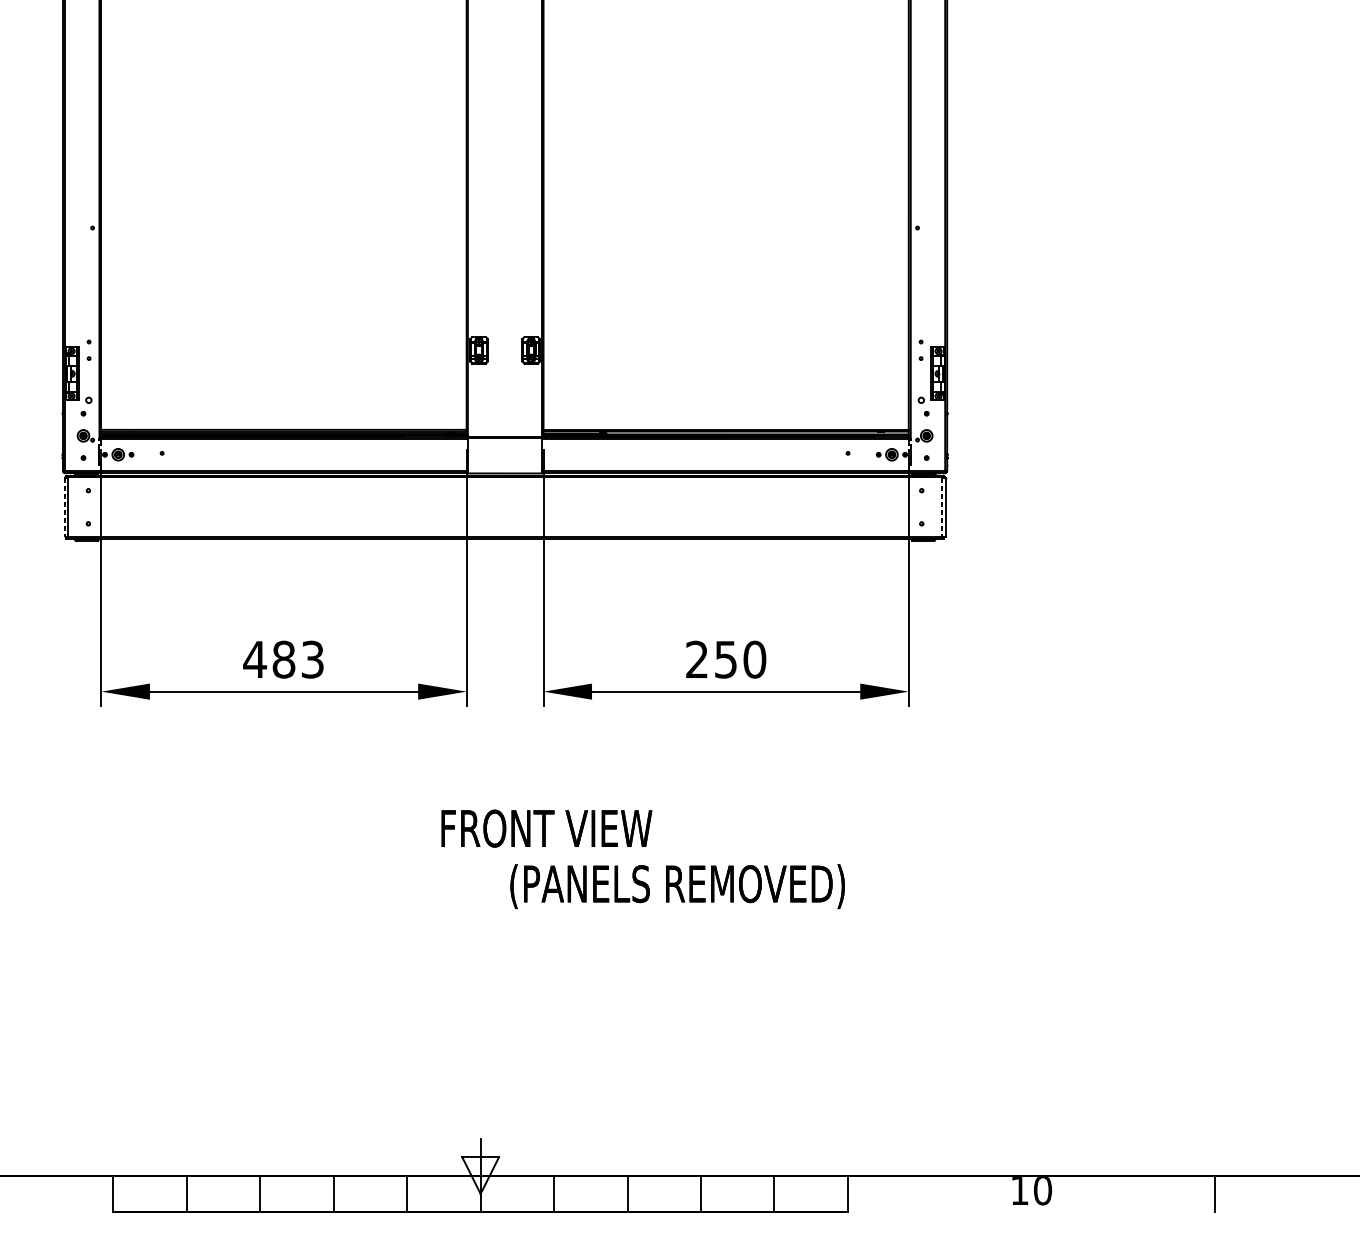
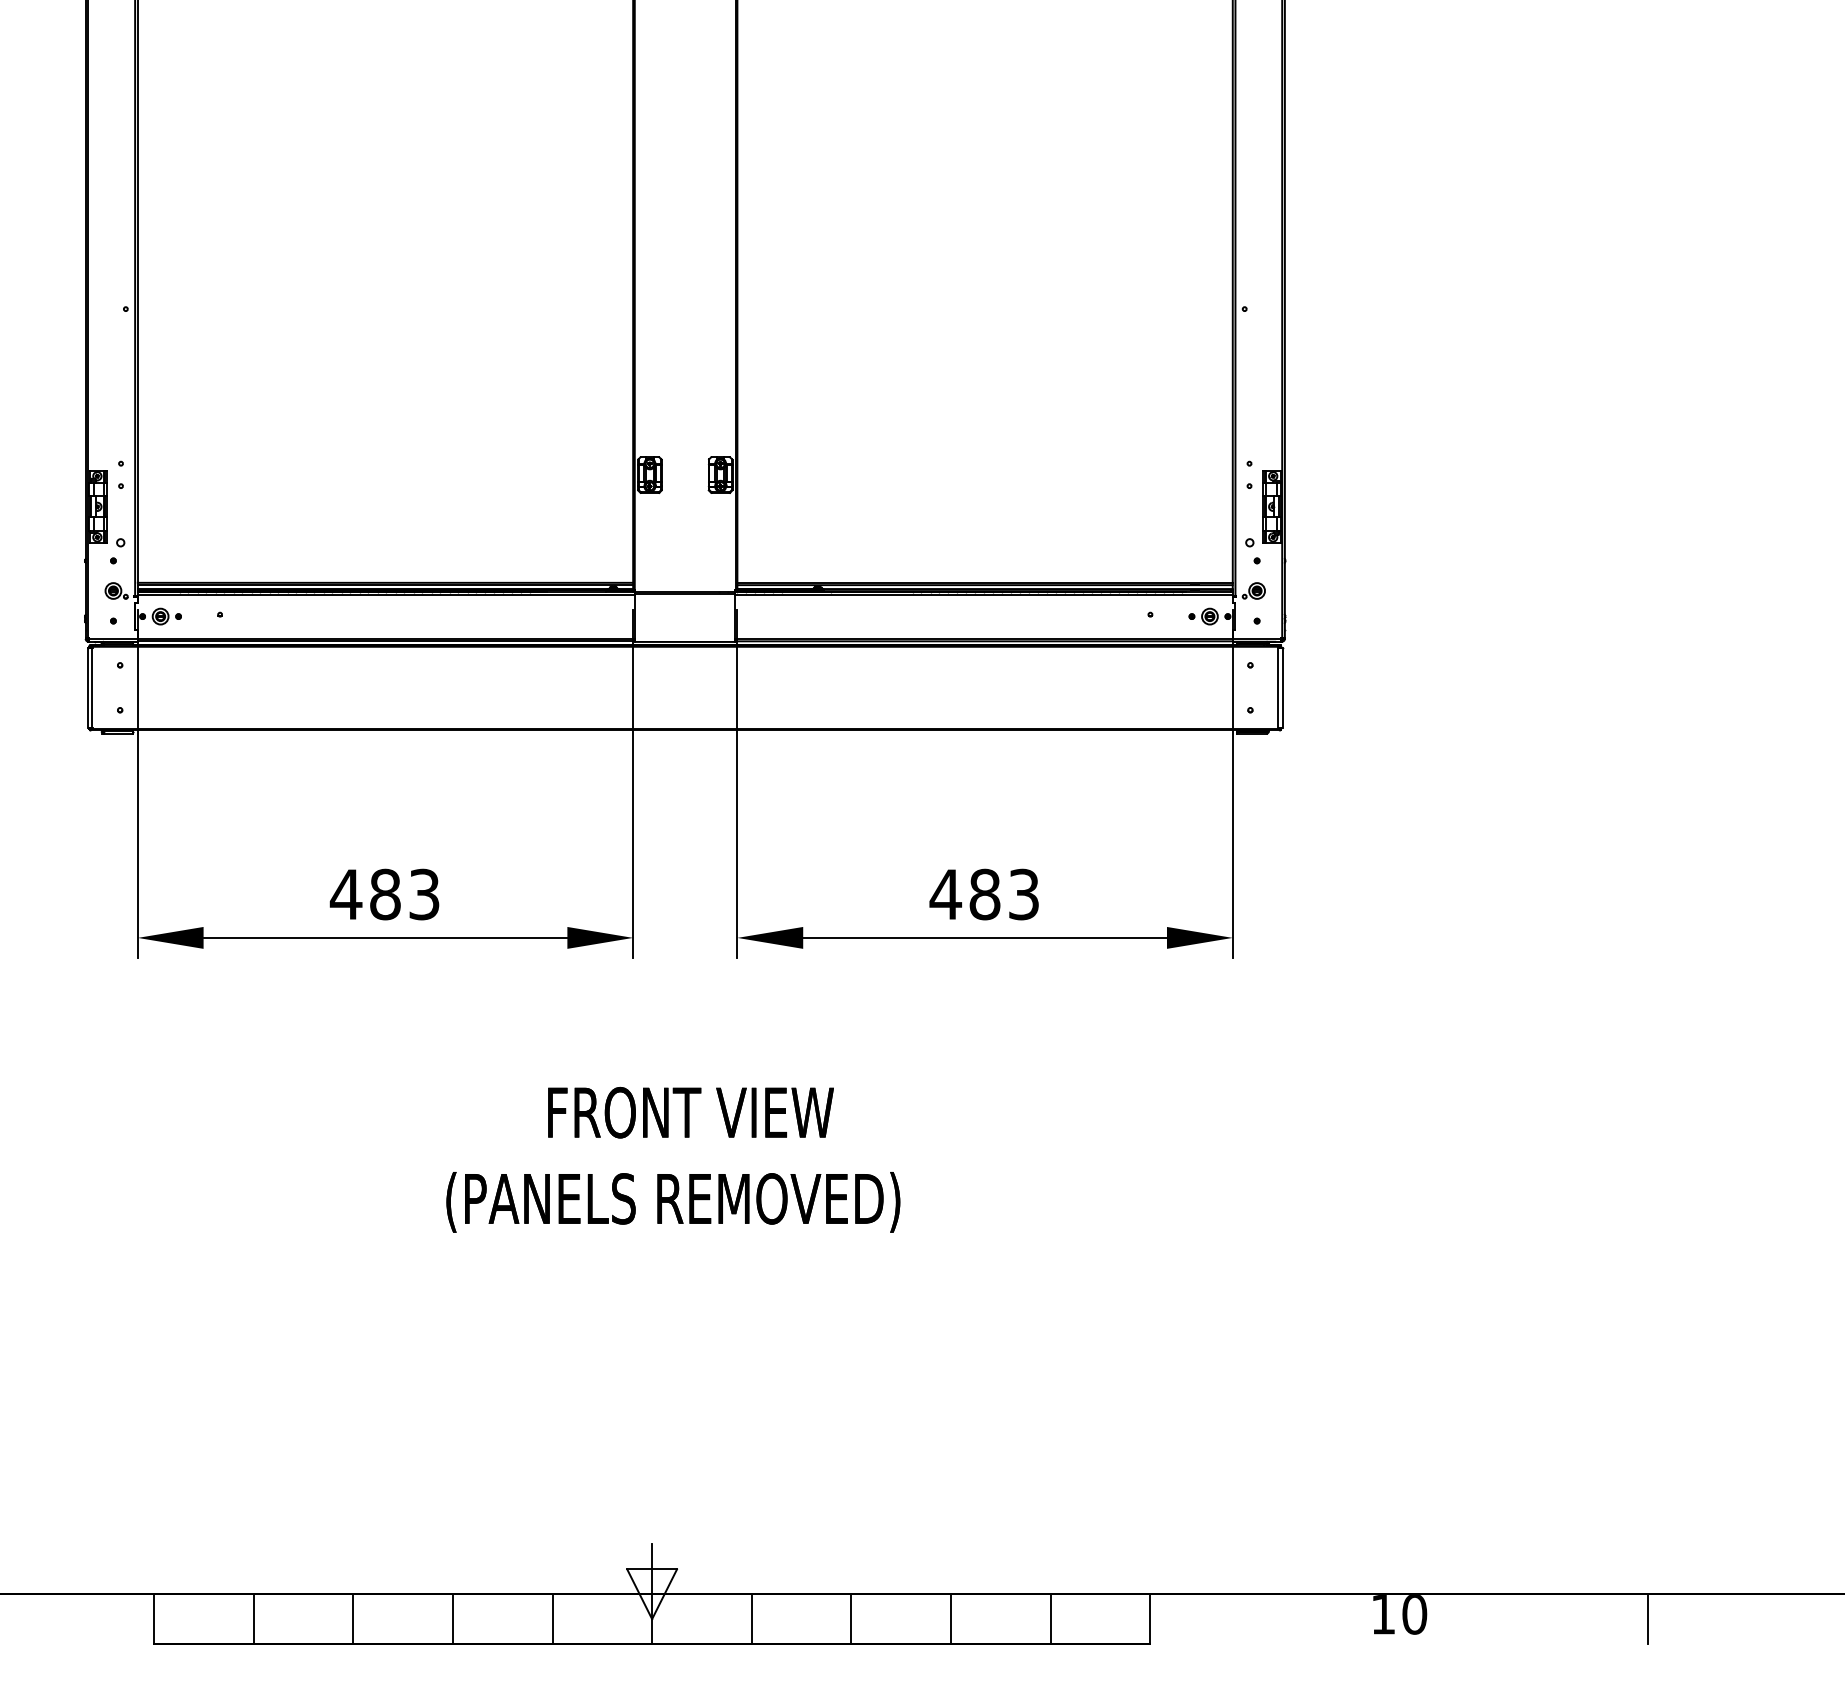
line: (64, 507) -> (87, 688), dashed -> solid
line: (942, 507) -> (1278, 688), dashed -> solid
text: (725, 659) -> (984, 894), 250 -> 483
text: (546, 828) -> (690, 1112), moved
text: (677, 886) -> (673, 1202), moved

